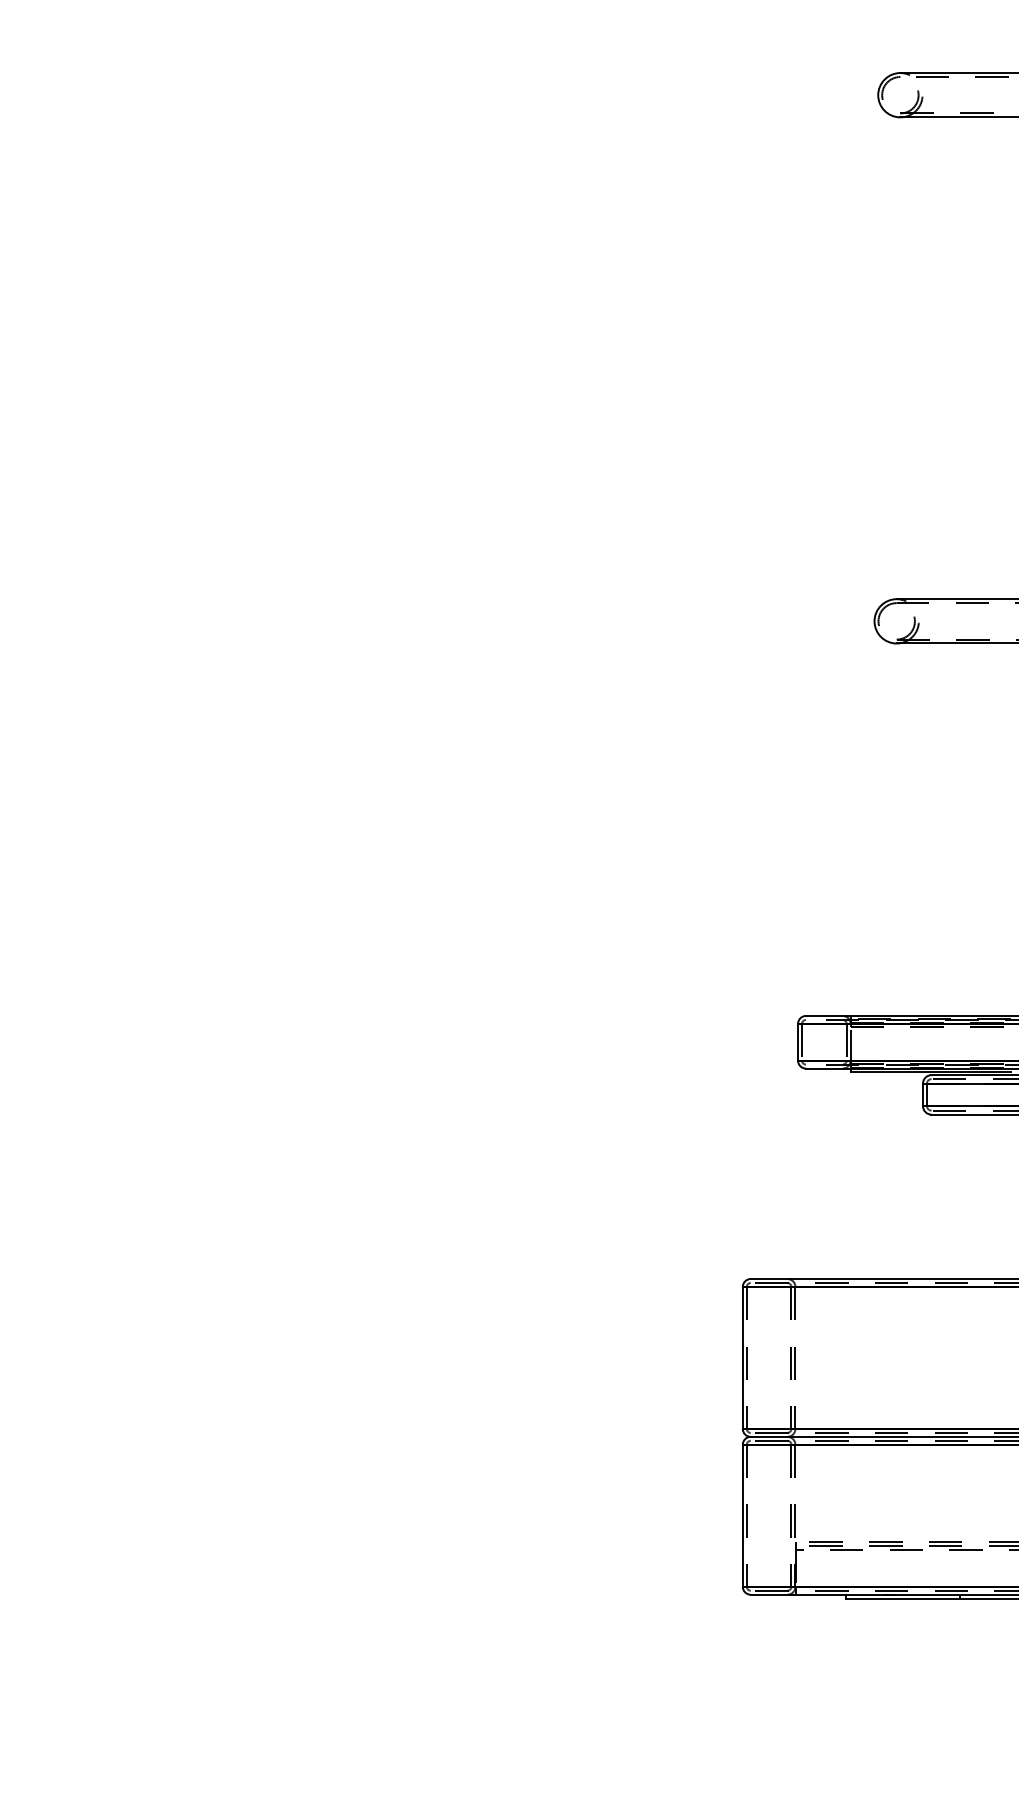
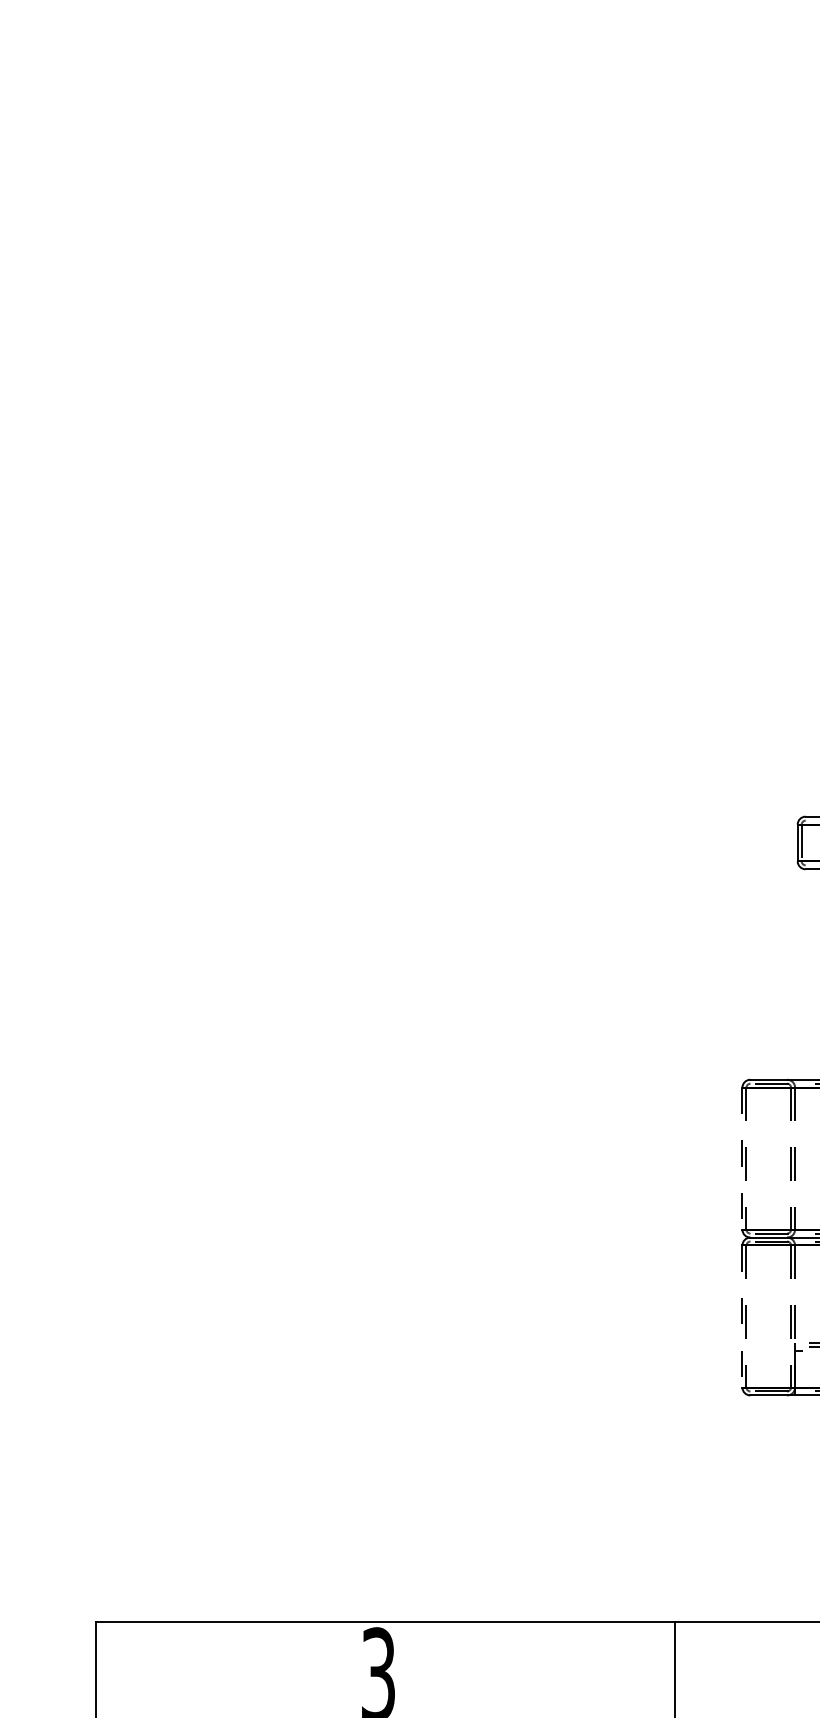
line: (742, 1358) -> (742, 1159), solid -> dashed
line: (742, 1516) -> (742, 1317), solid -> dashed

